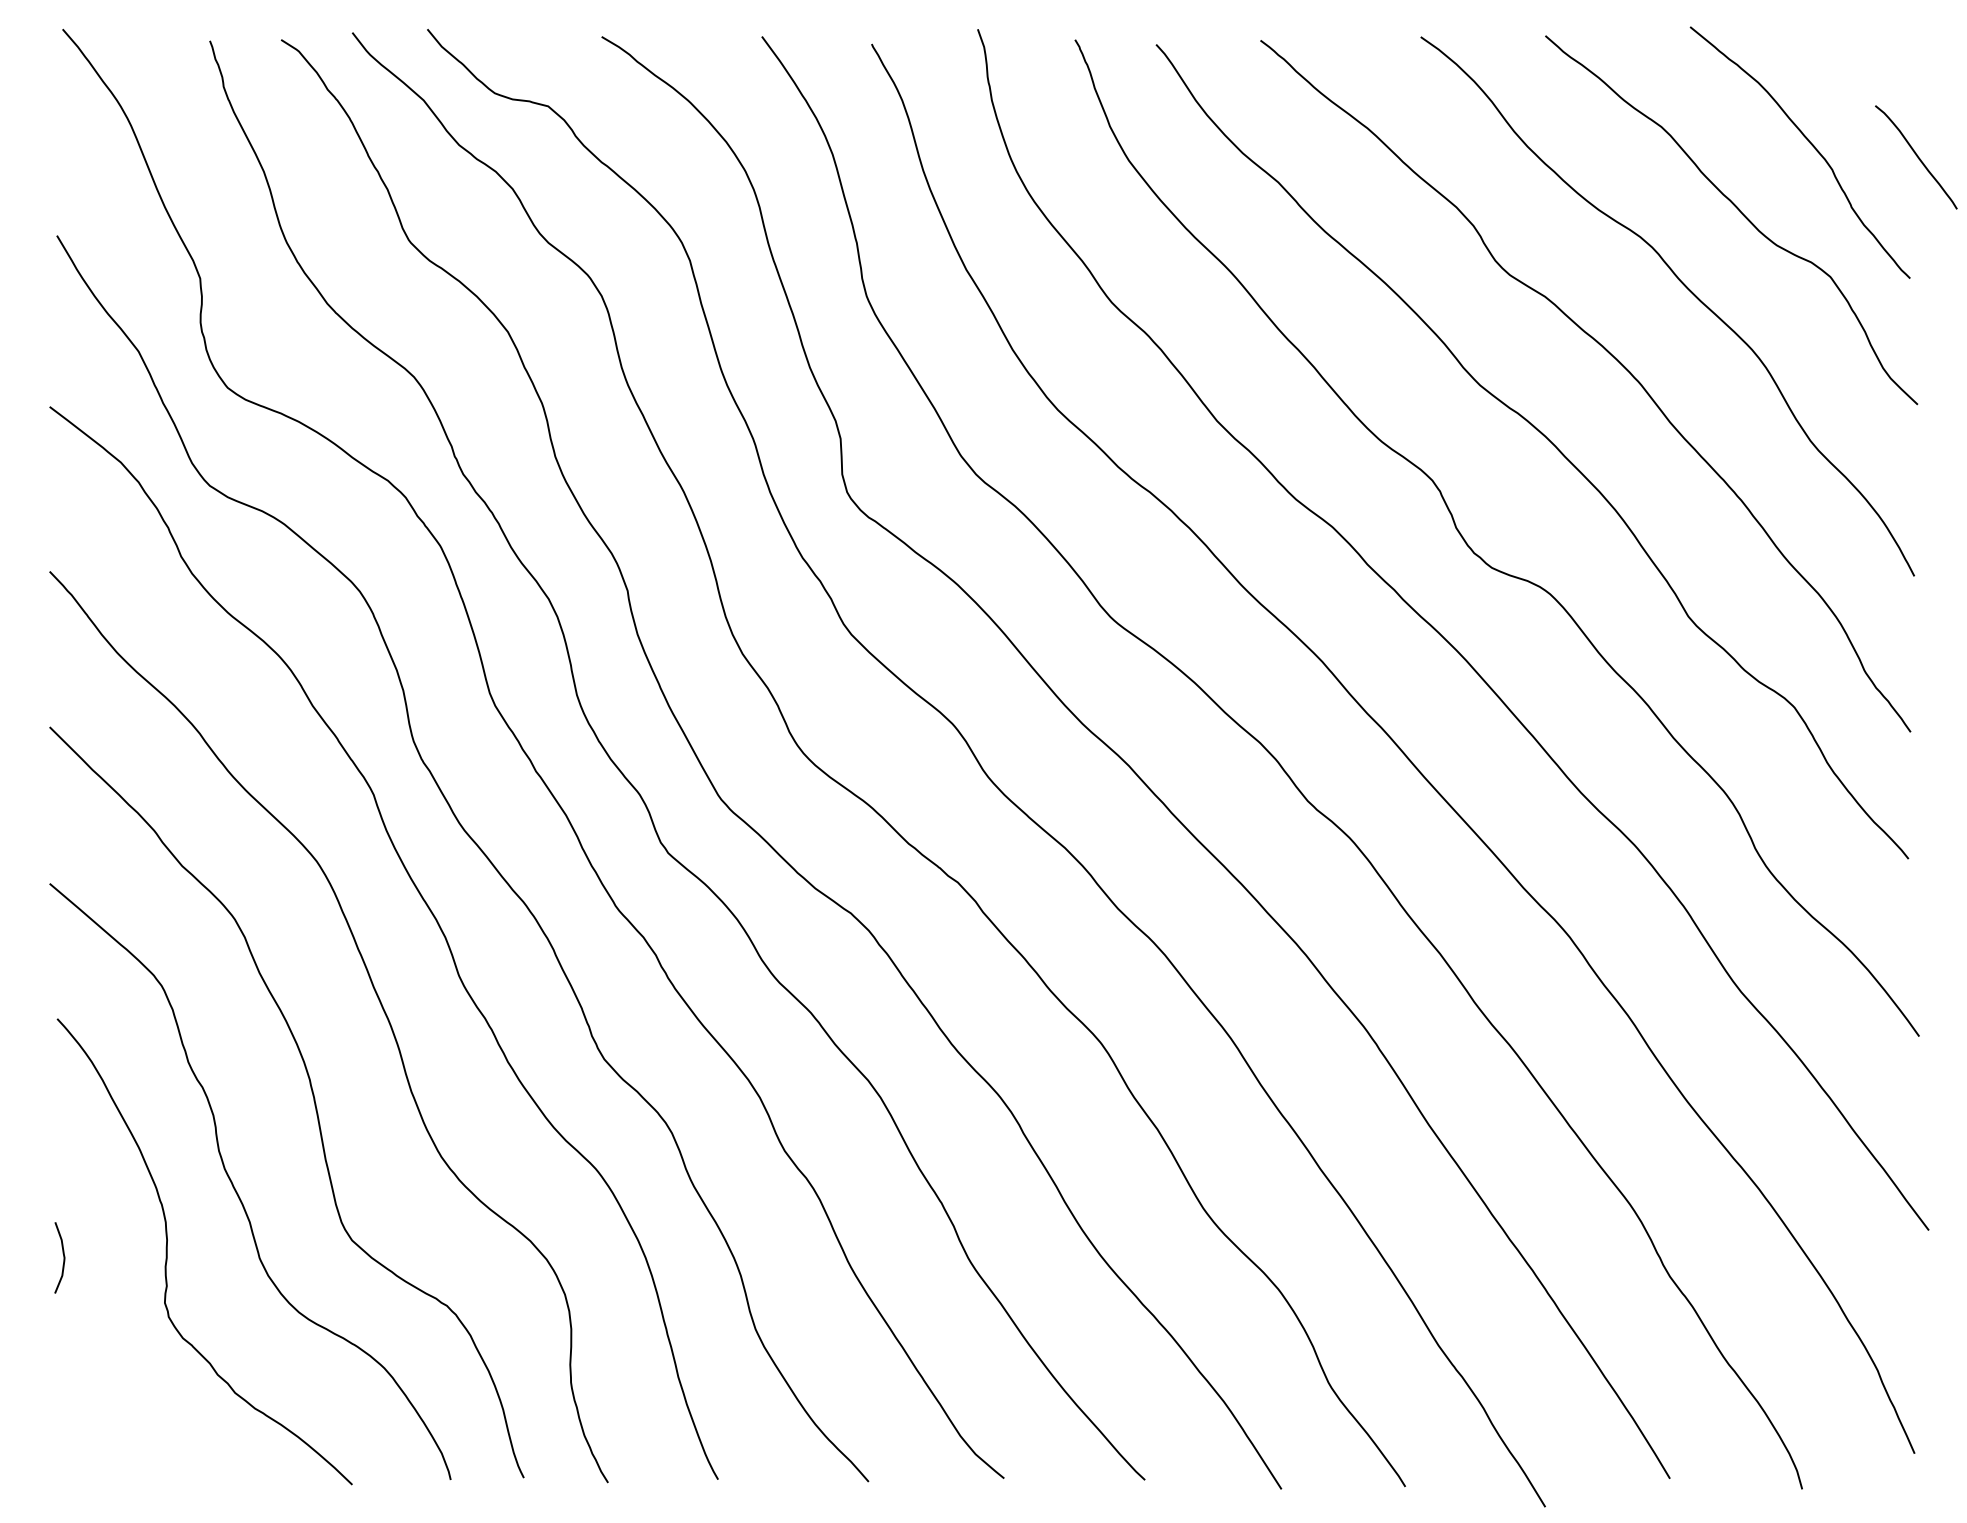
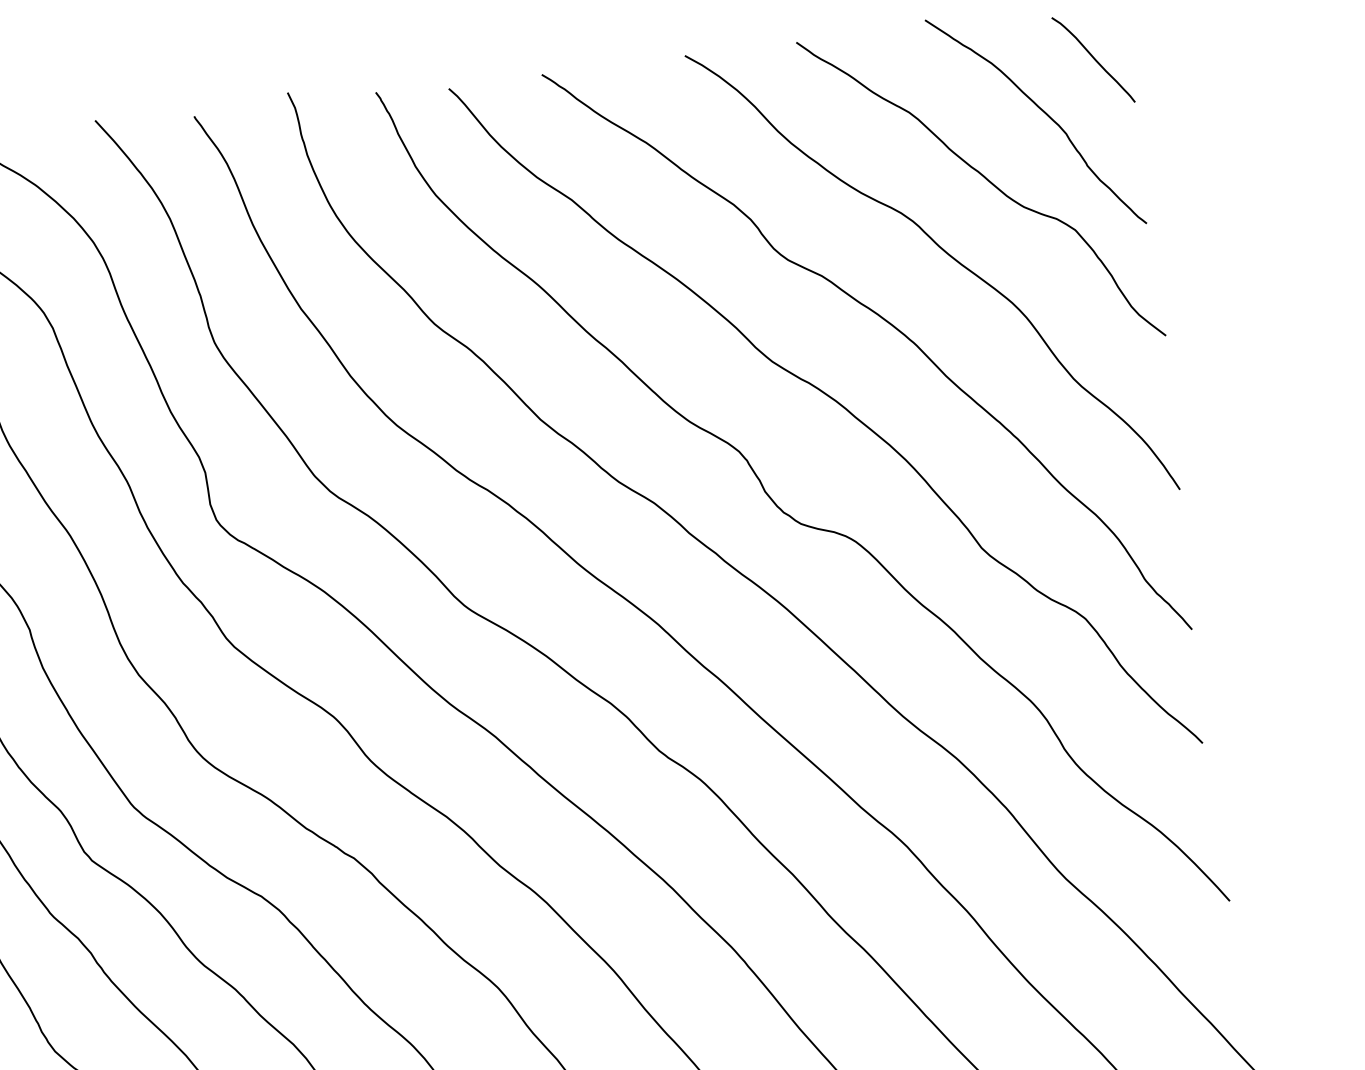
curve: (1916, 156) -> (1093, 59), moved

